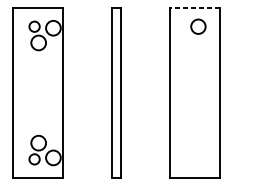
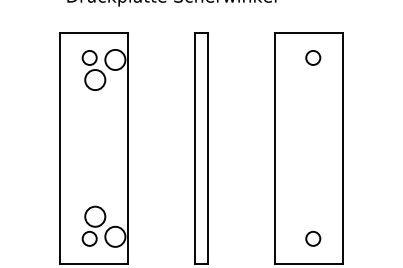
line: (195, 8) -> (308, 32), dashed -> solid
circle: (198, 26) -> (313, 57), size x0.71
circle: (198, 159) -> (313, 238), added

